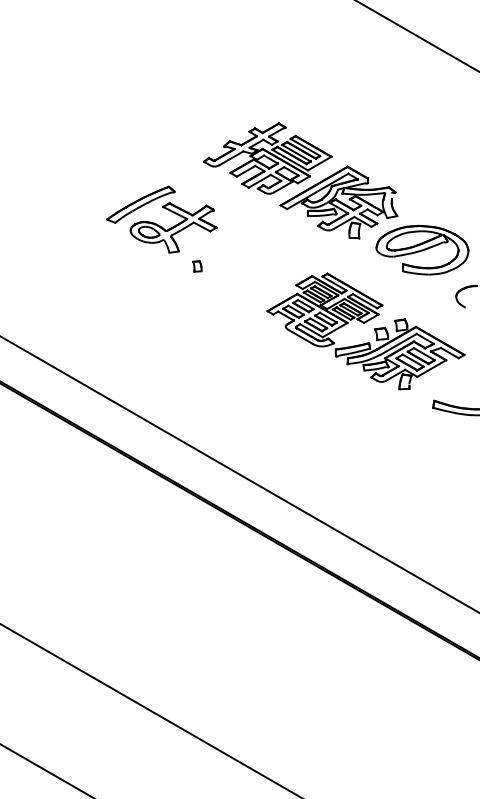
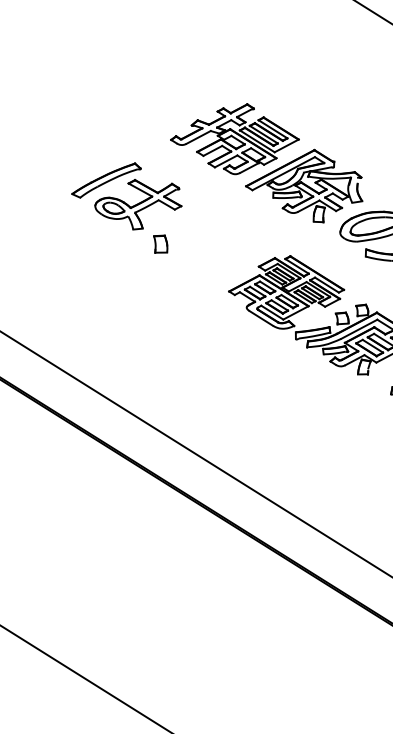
part: (197, 266) -> (160, 244), size x1.67

